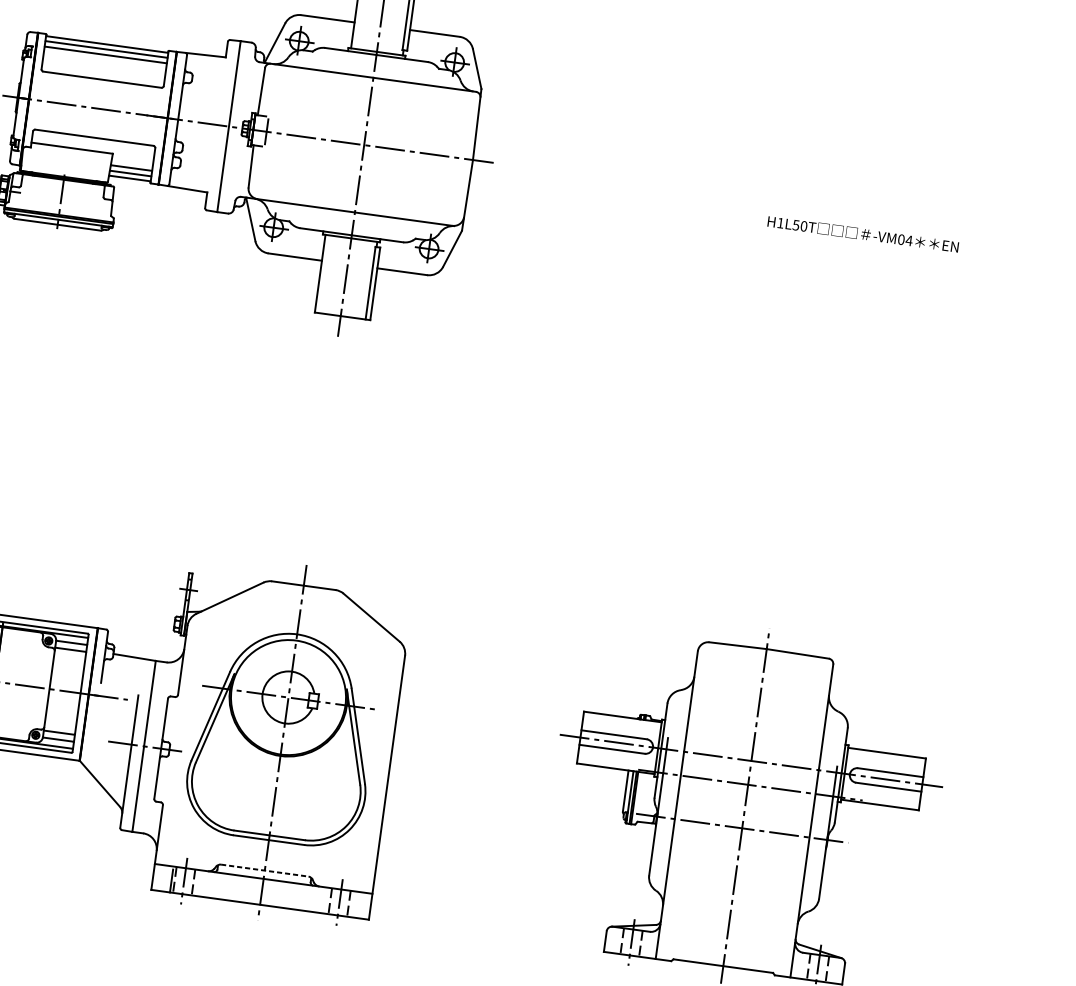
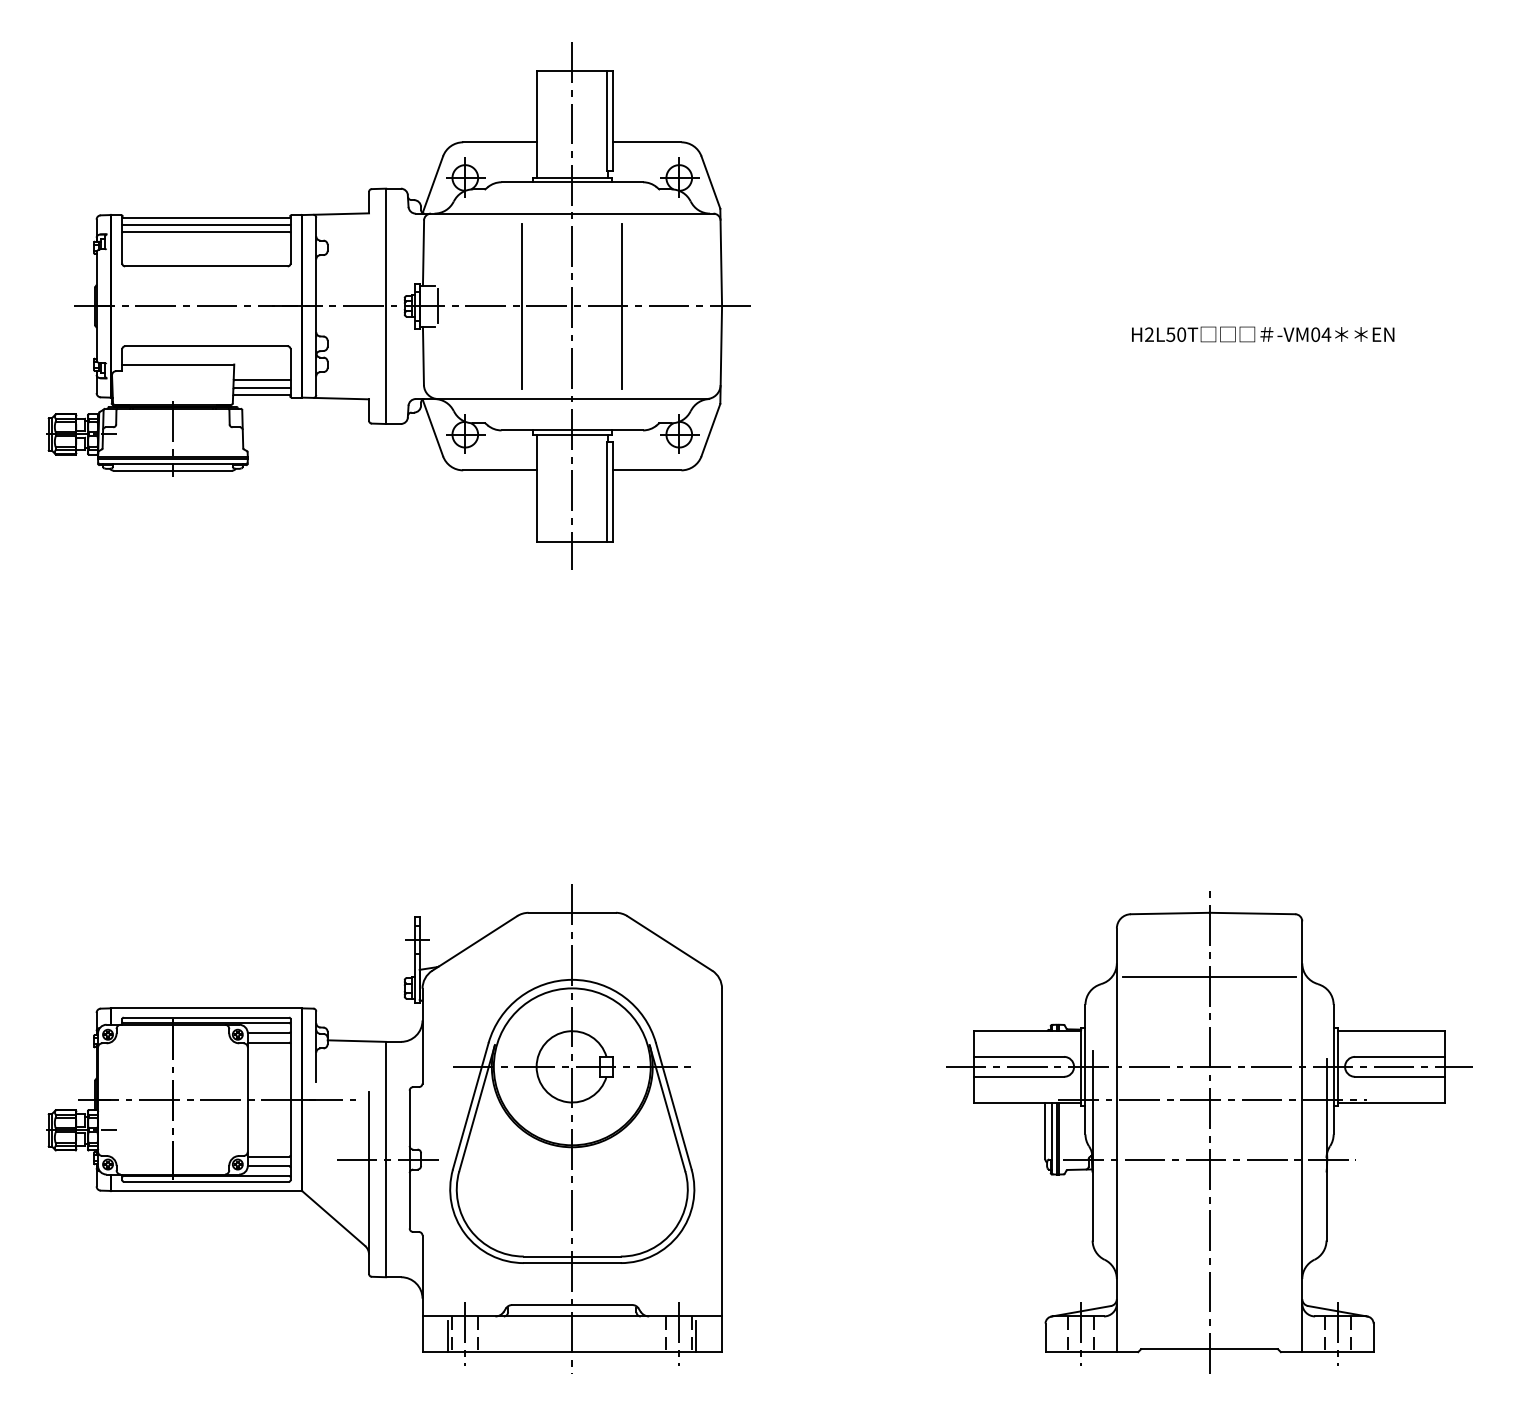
line: (328, 140) -> (522, 306), added
line: (400, 150) -> (622, 306), added
text: (780, 223) -> (1149, 334), H1L50T -> H2L50T
line: (760, 695) -> (1209, 976), added
line: (264, 870) -> (572, 1305), dashed -> solid
line: (351, 905) -> (696, 1336), added

